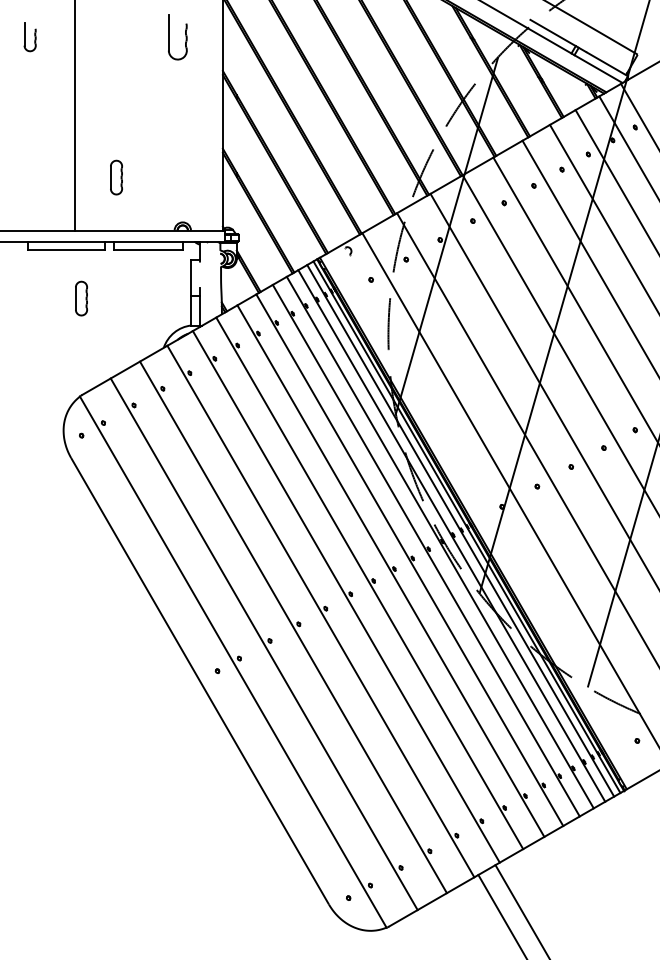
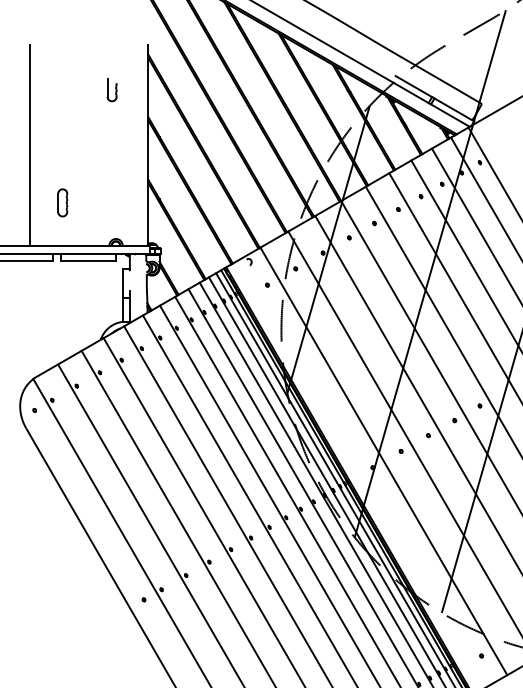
part: (177, 37) -> (111, 90), size x0.62
part: (81, 298) -> (34, 300), removed

